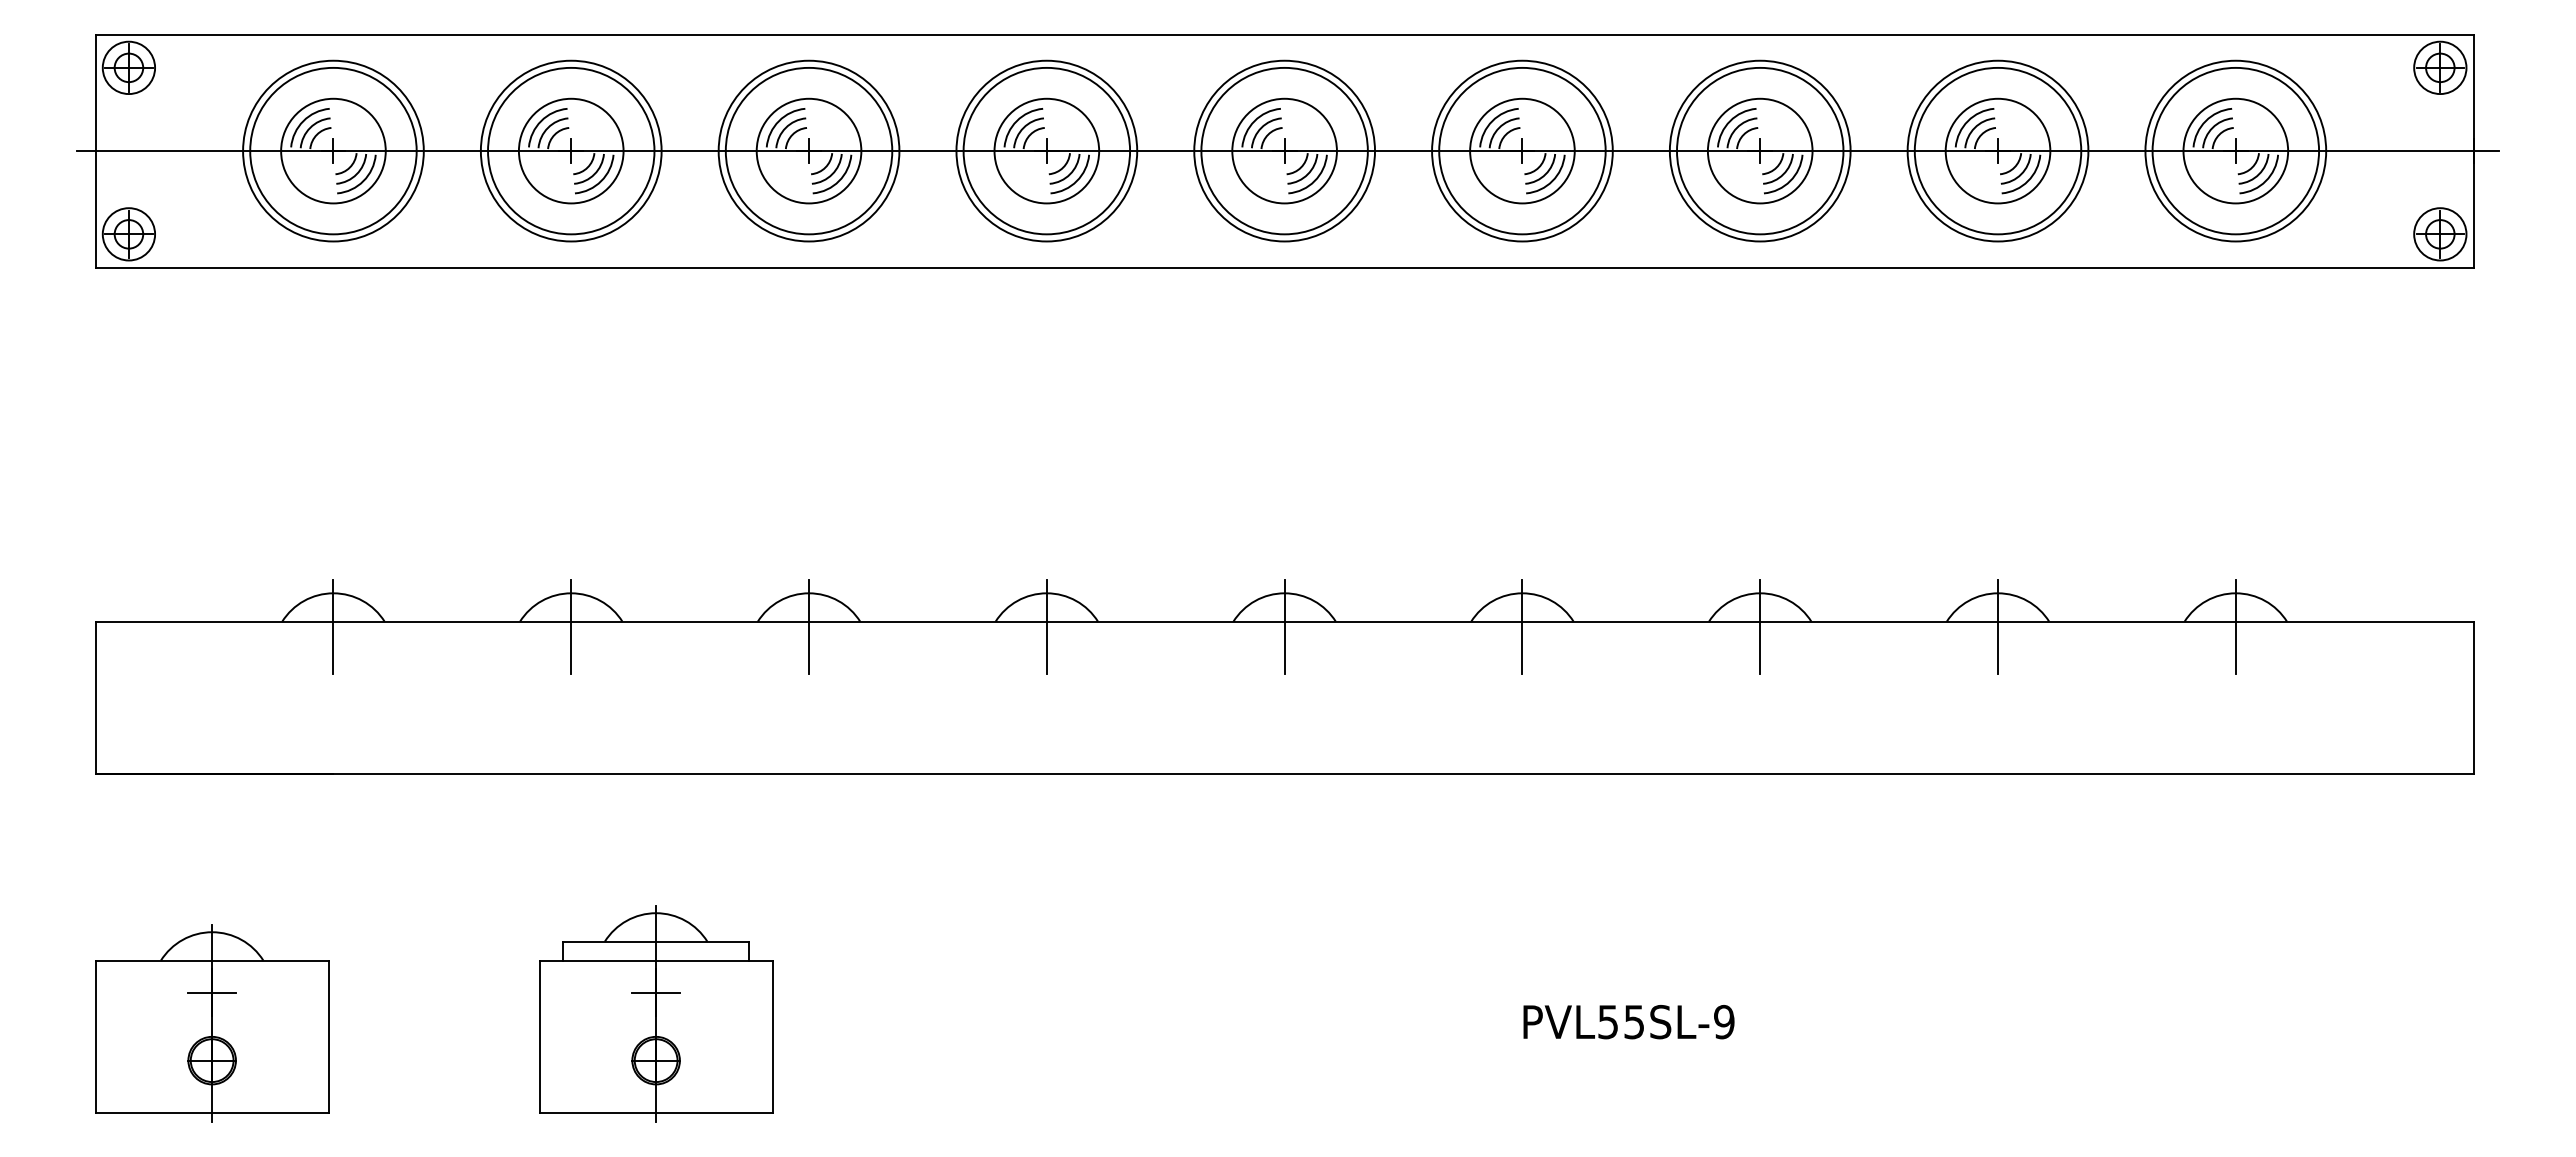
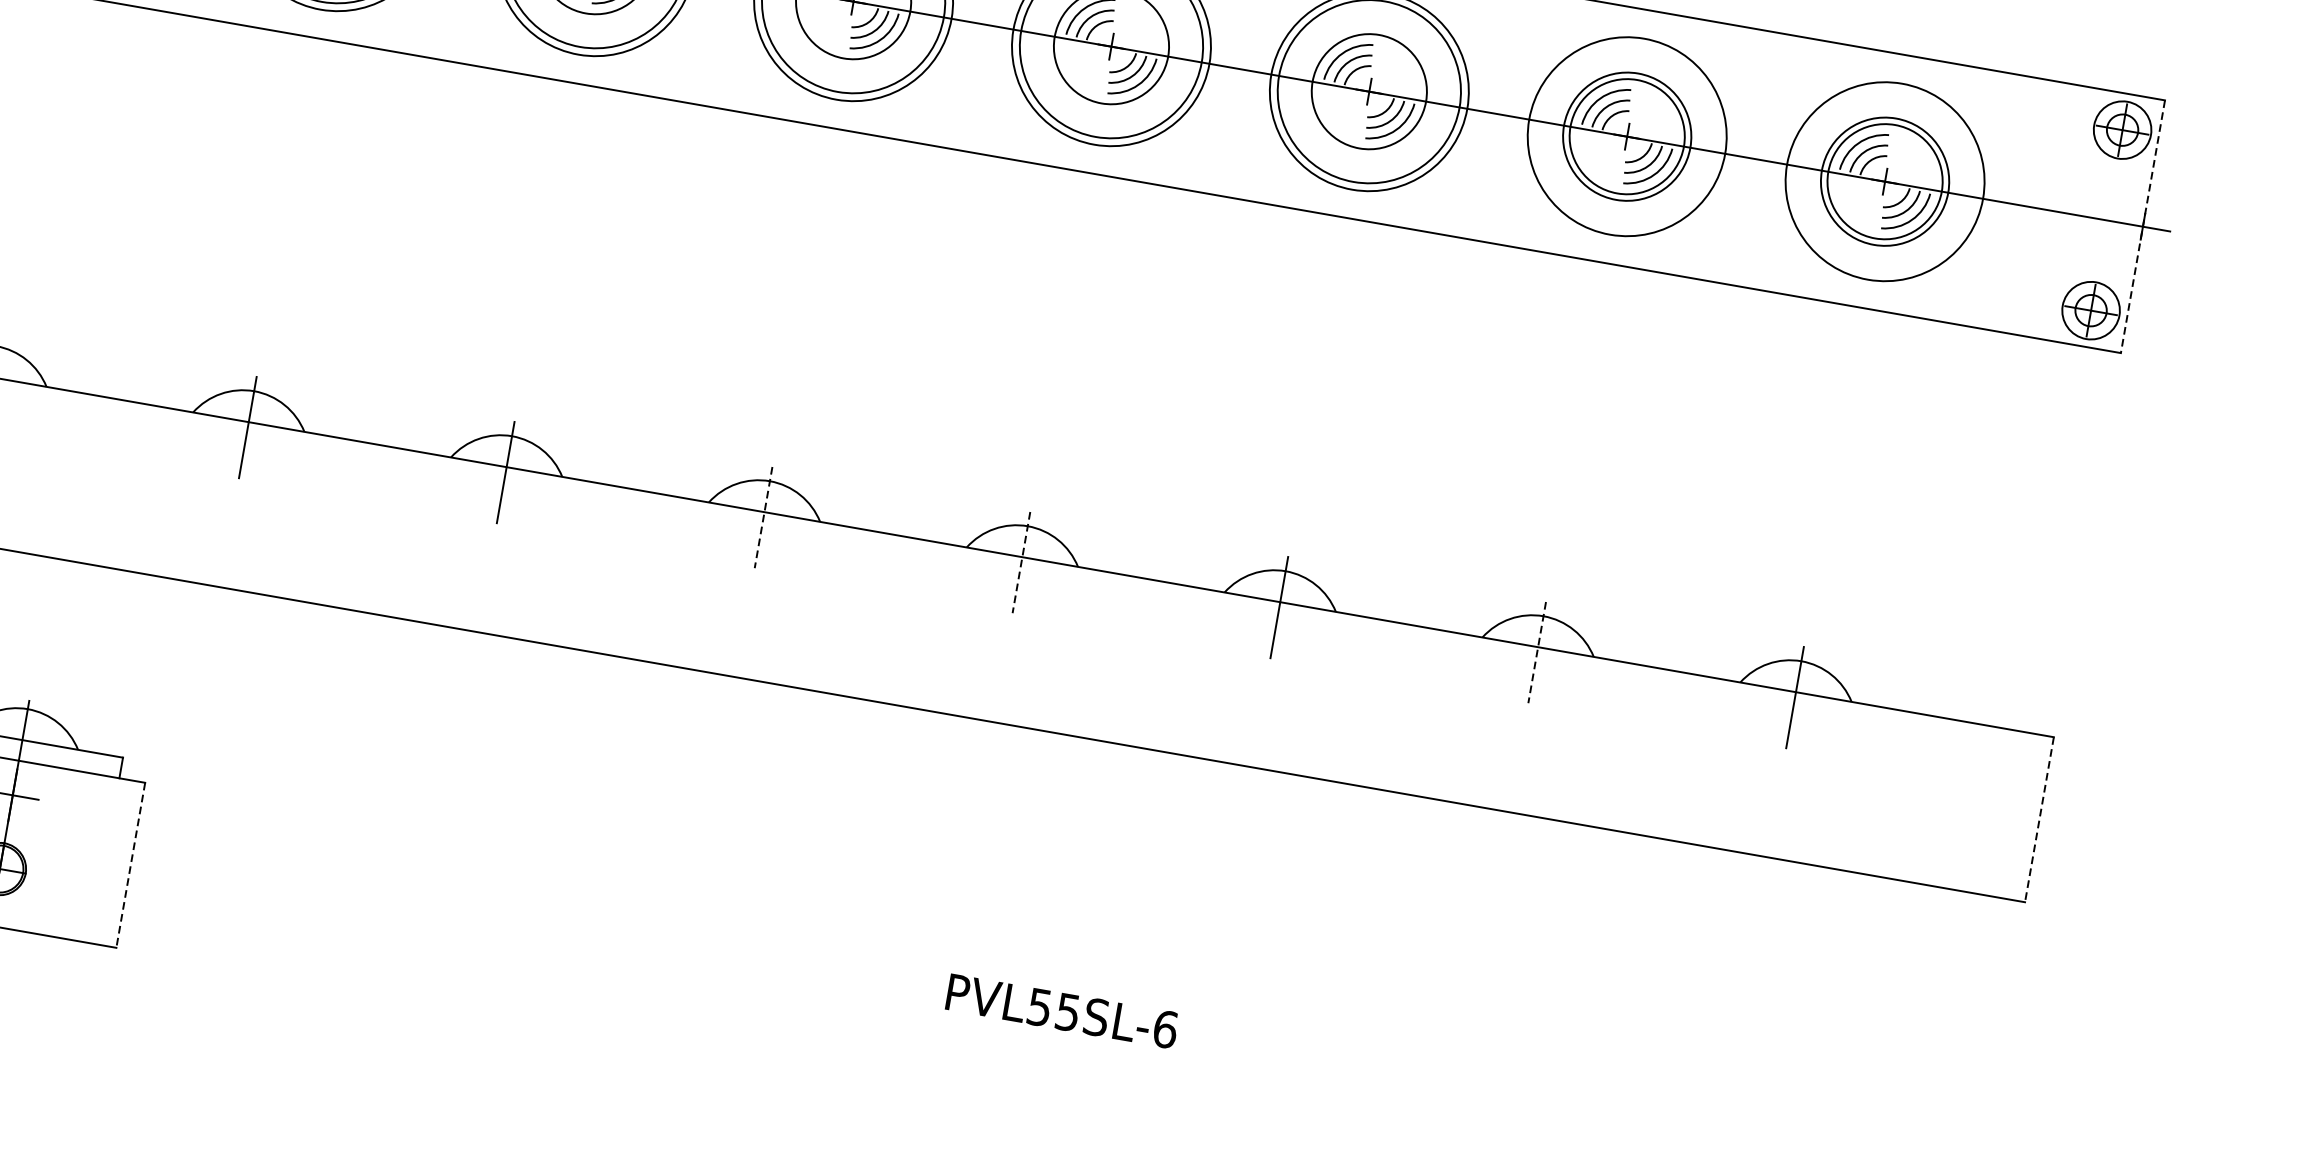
circle: (1997, 150) -> (1626, 135), size x0.7
circle: (2235, 150) -> (1884, 180), size x0.7
line: (2473, 151) -> (2142, 227), solid -> dashed
line: (1284, 626) -> (763, 517), solid -> dashed
line: (1522, 626) -> (1021, 562), solid -> dashed
line: (1998, 626) -> (1537, 652), solid -> dashed
line: (2473, 698) -> (2039, 820), solid -> dashed
text: (1724, 1021) -> (1165, 1028), PVL55SL-9 -> PVL55SL-6
line: (772, 1037) -> (130, 865), solid -> dashed

